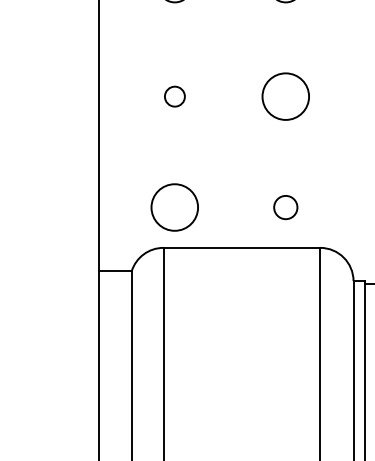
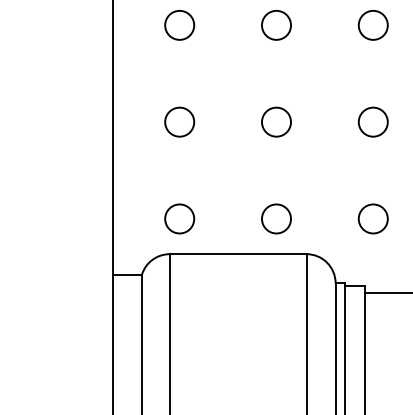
circle: (174, 95) -> (179, 121), size x1.67
circle: (285, 95) -> (276, 121), size x0.71
circle: (174, 207) -> (179, 218), size x0.71
circle: (285, 207) -> (276, 218), size x1.43

